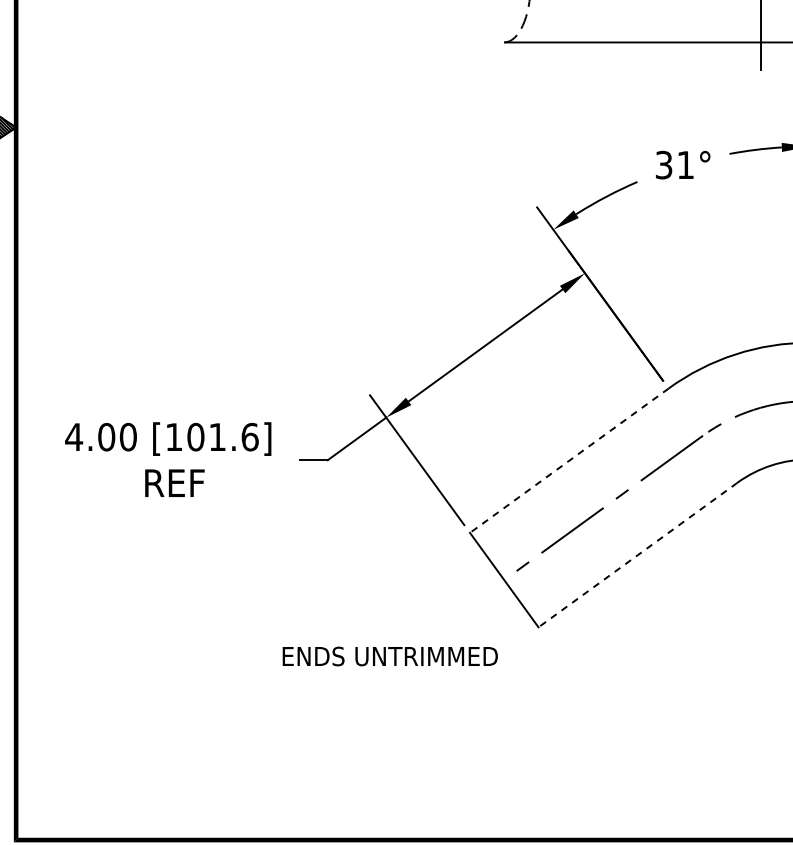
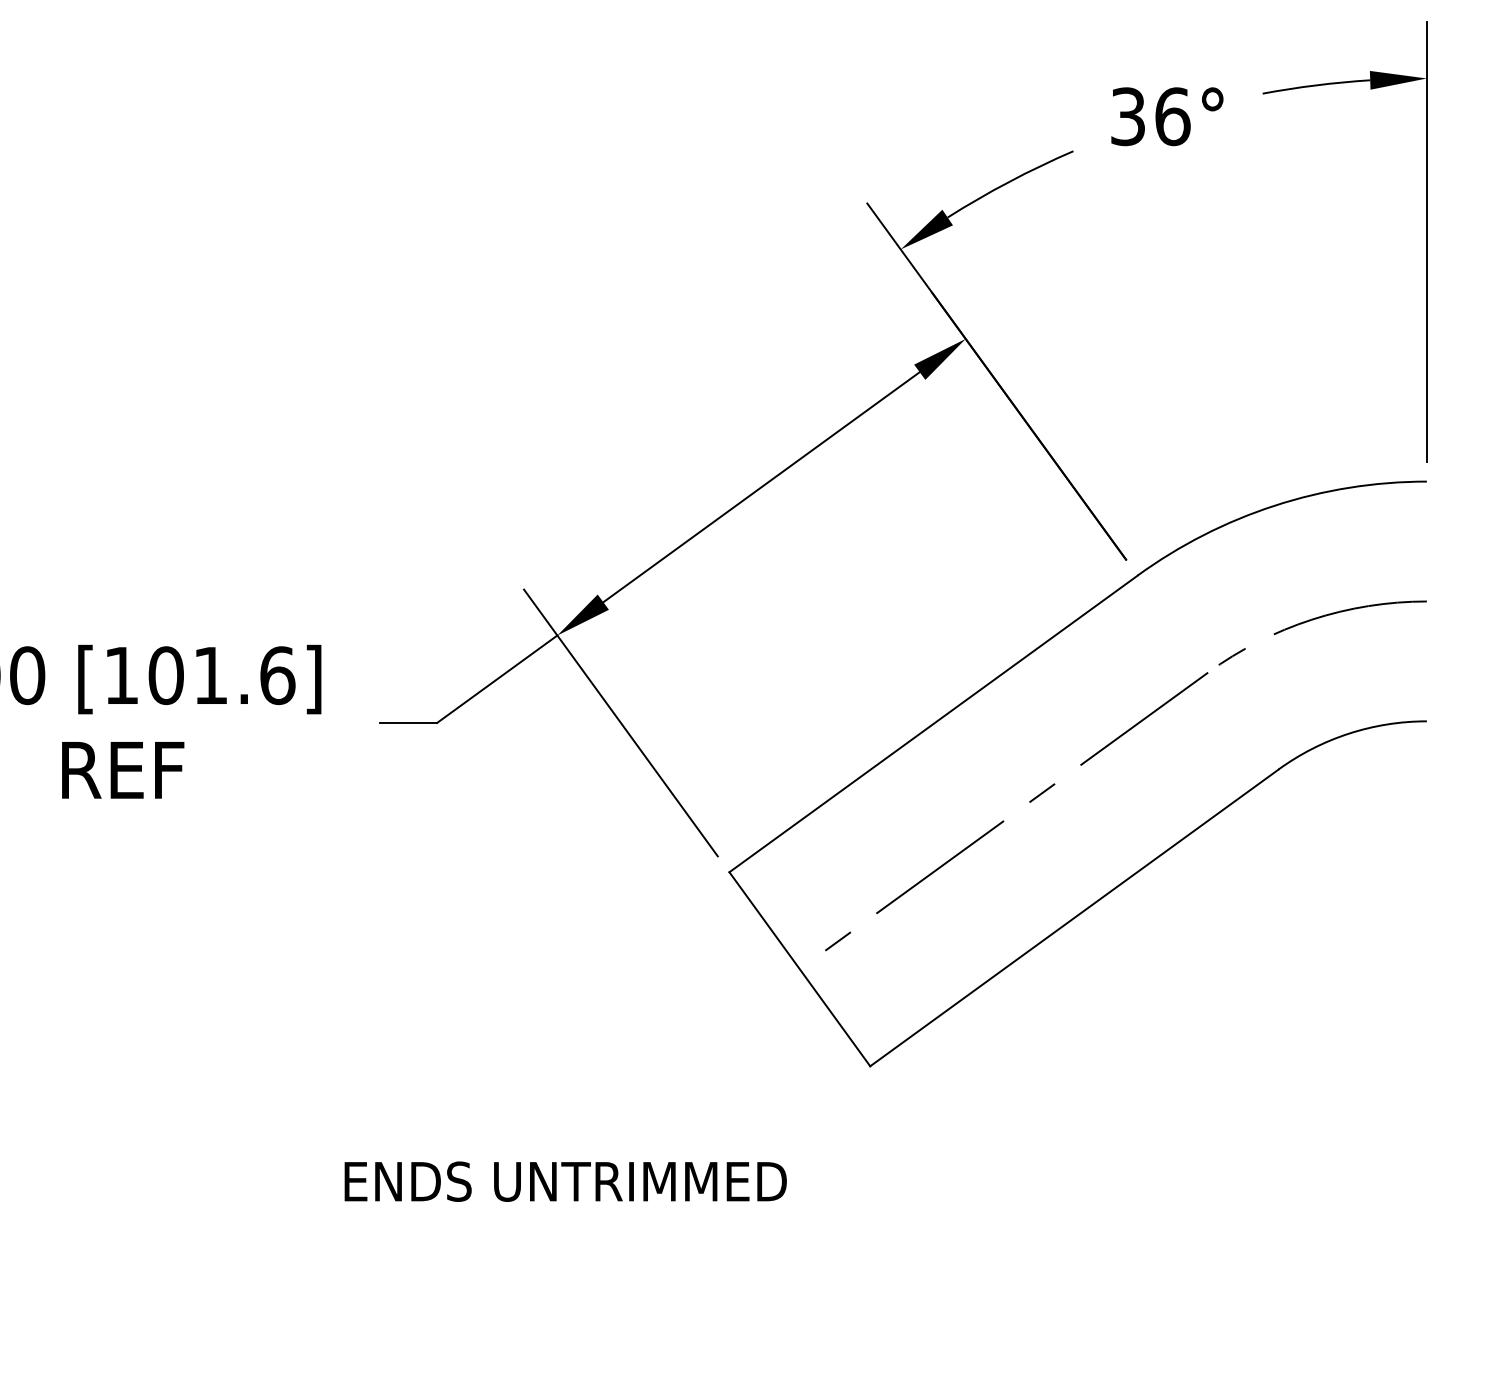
text: (685, 164) -> (1172, 115), 31° -> 36°
line: (569, 460) -> (933, 723), dashed -> solid
line: (637, 555) -> (1073, 918), dashed -> solid
text: (389, 656) -> (564, 1181), moved

